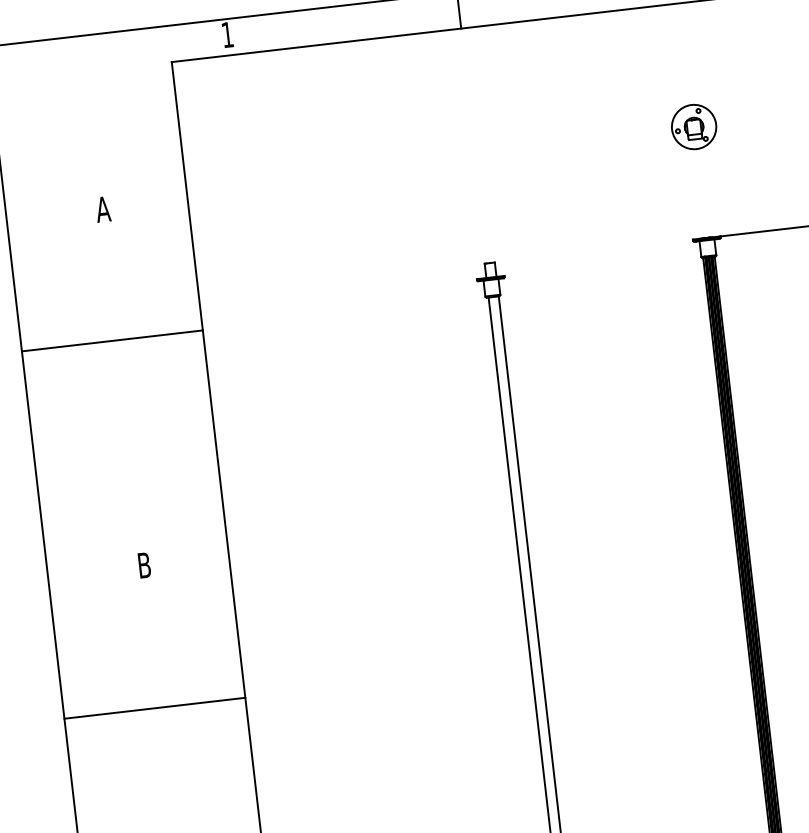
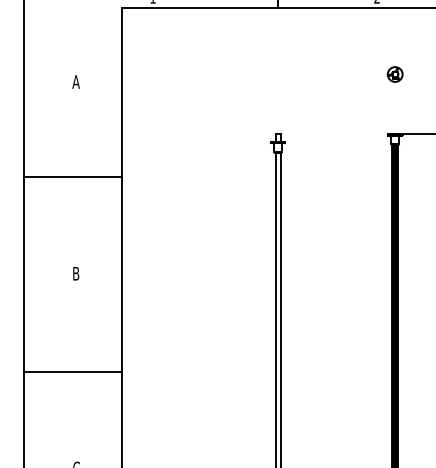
part: (692, 127) -> (394, 74), size x0.62
line: (111, 341) -> (72, 177), moved
line: (154, 708) -> (72, 372), moved

